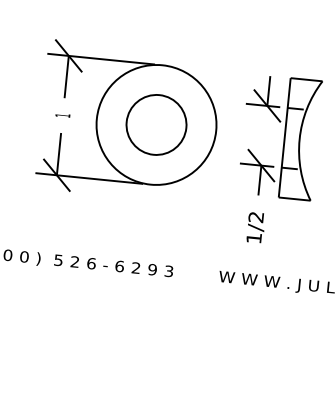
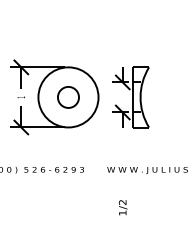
circle: (156, 125) -> (68, 97), size x0.7
text: (256, 227) -> (123, 207), moved

